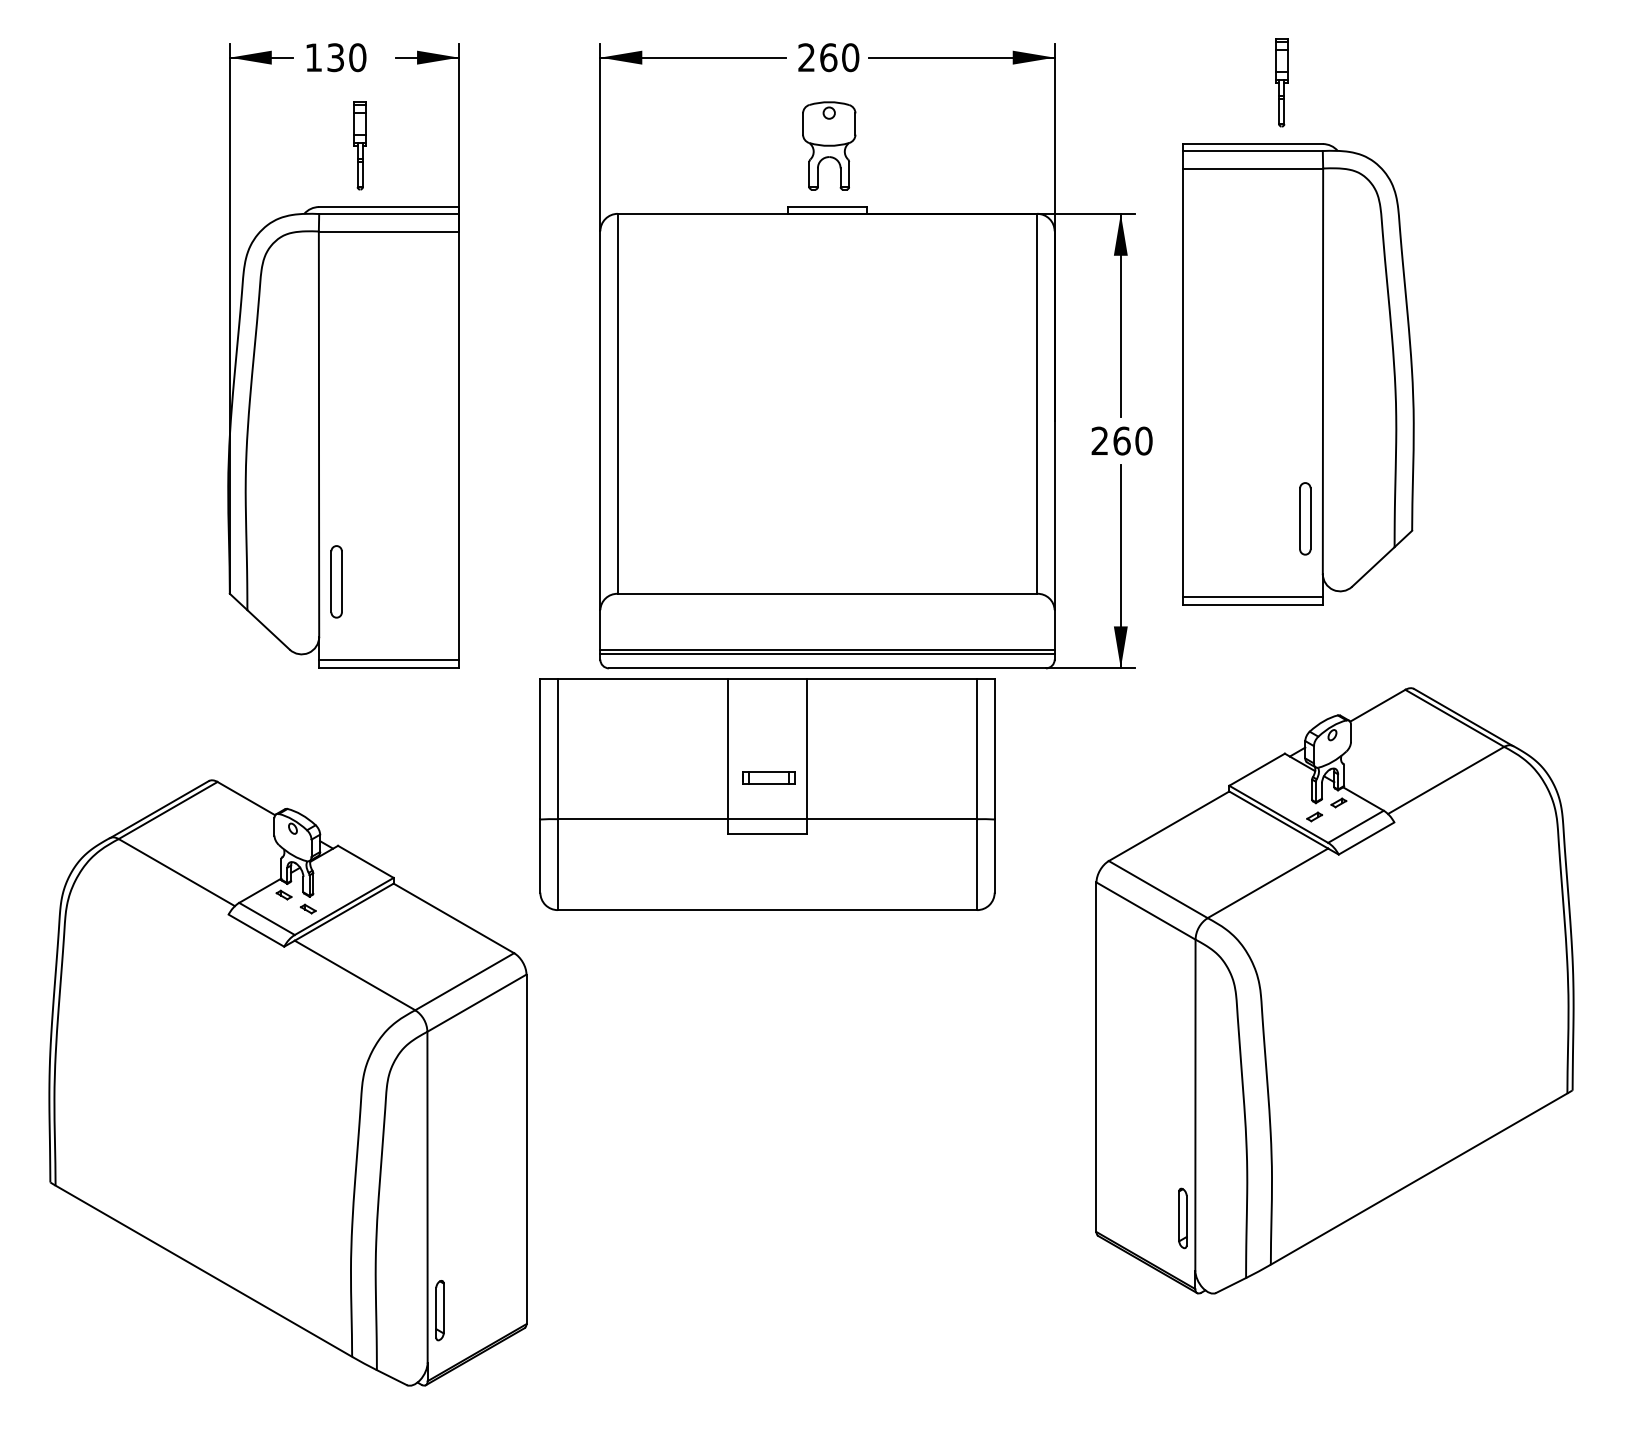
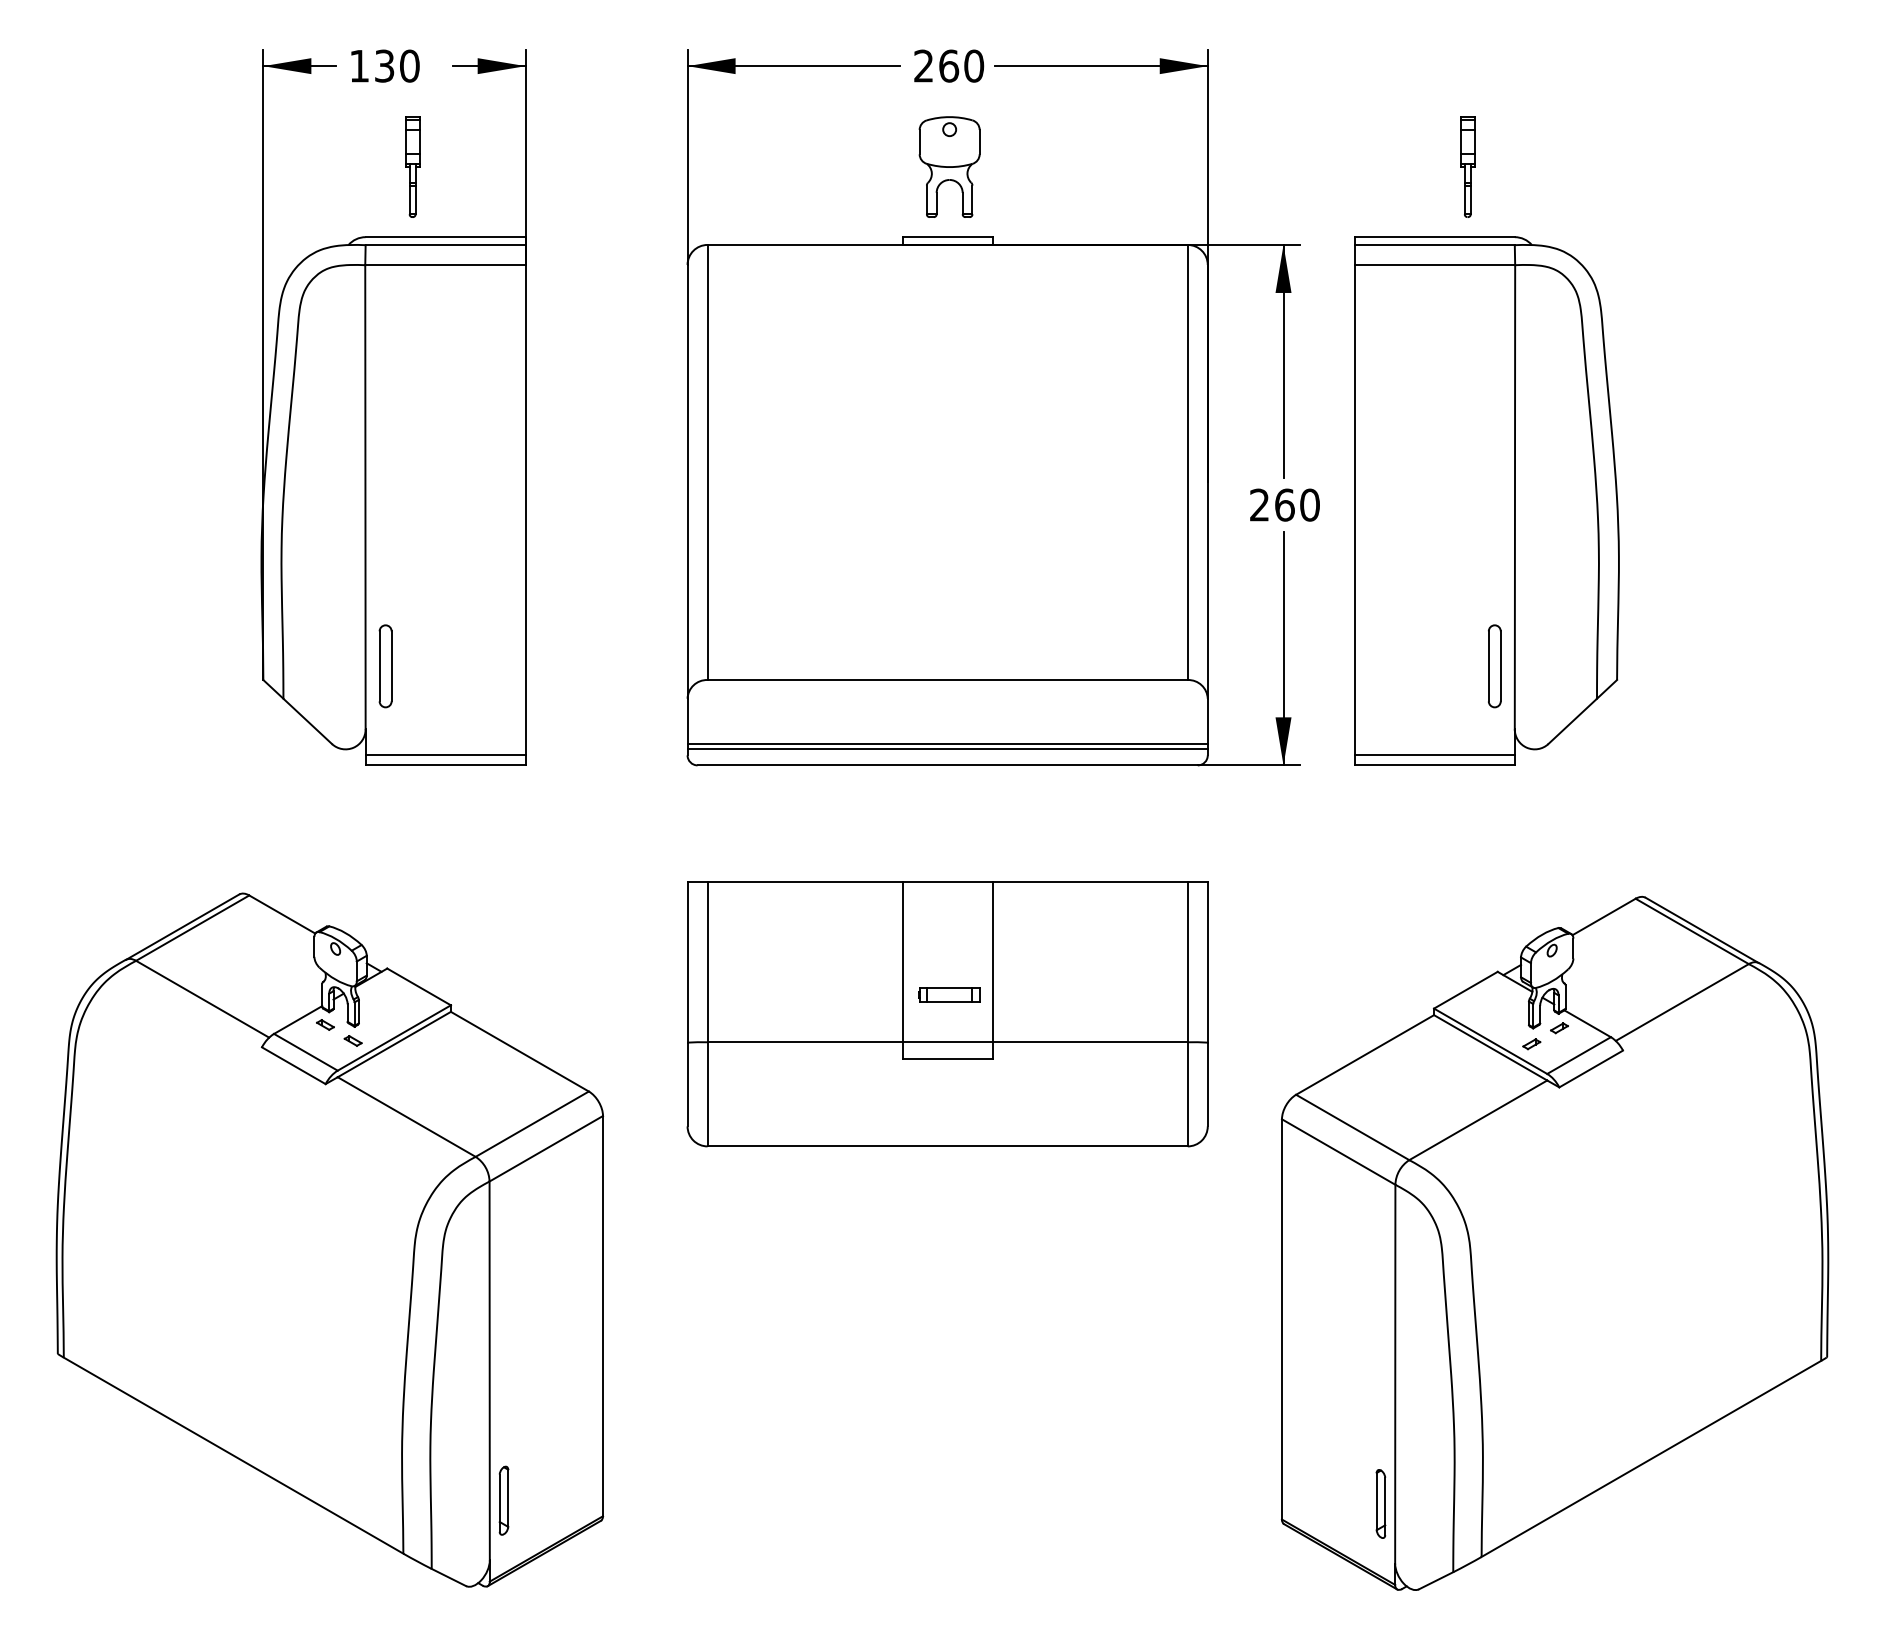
part: (1298, 321) -> (1486, 440), moved
part: (767, 794) -> (947, 1014), moved
part: (1334, 990) -> (1554, 1243), moved

